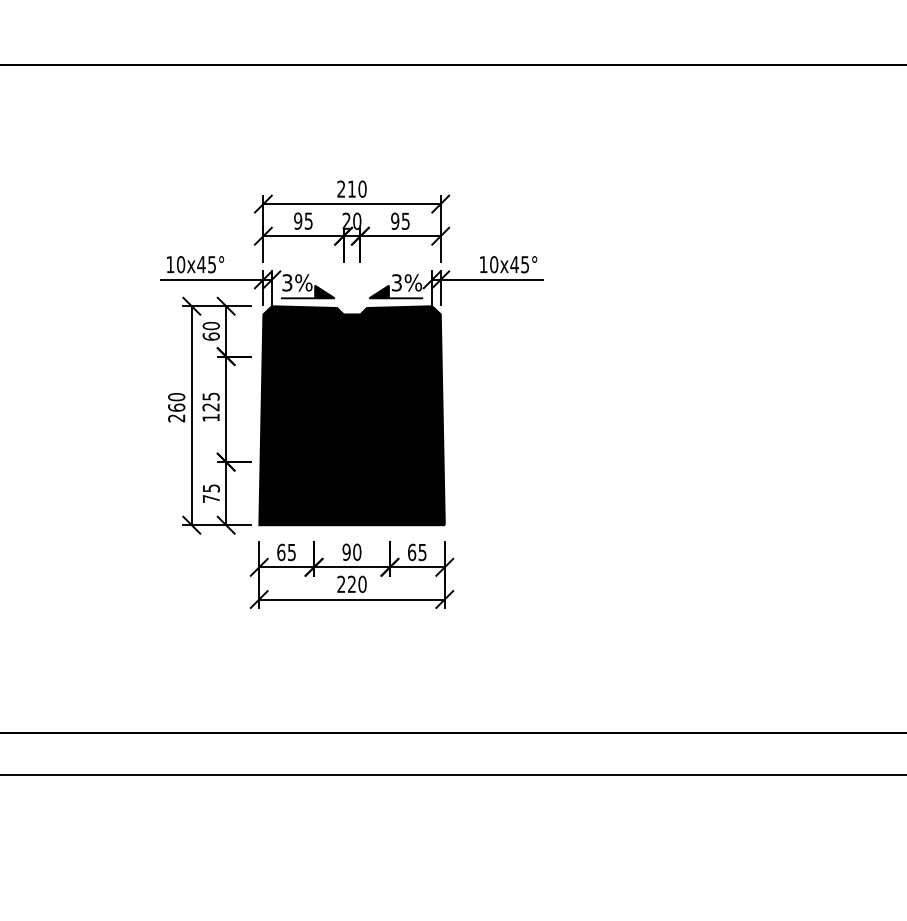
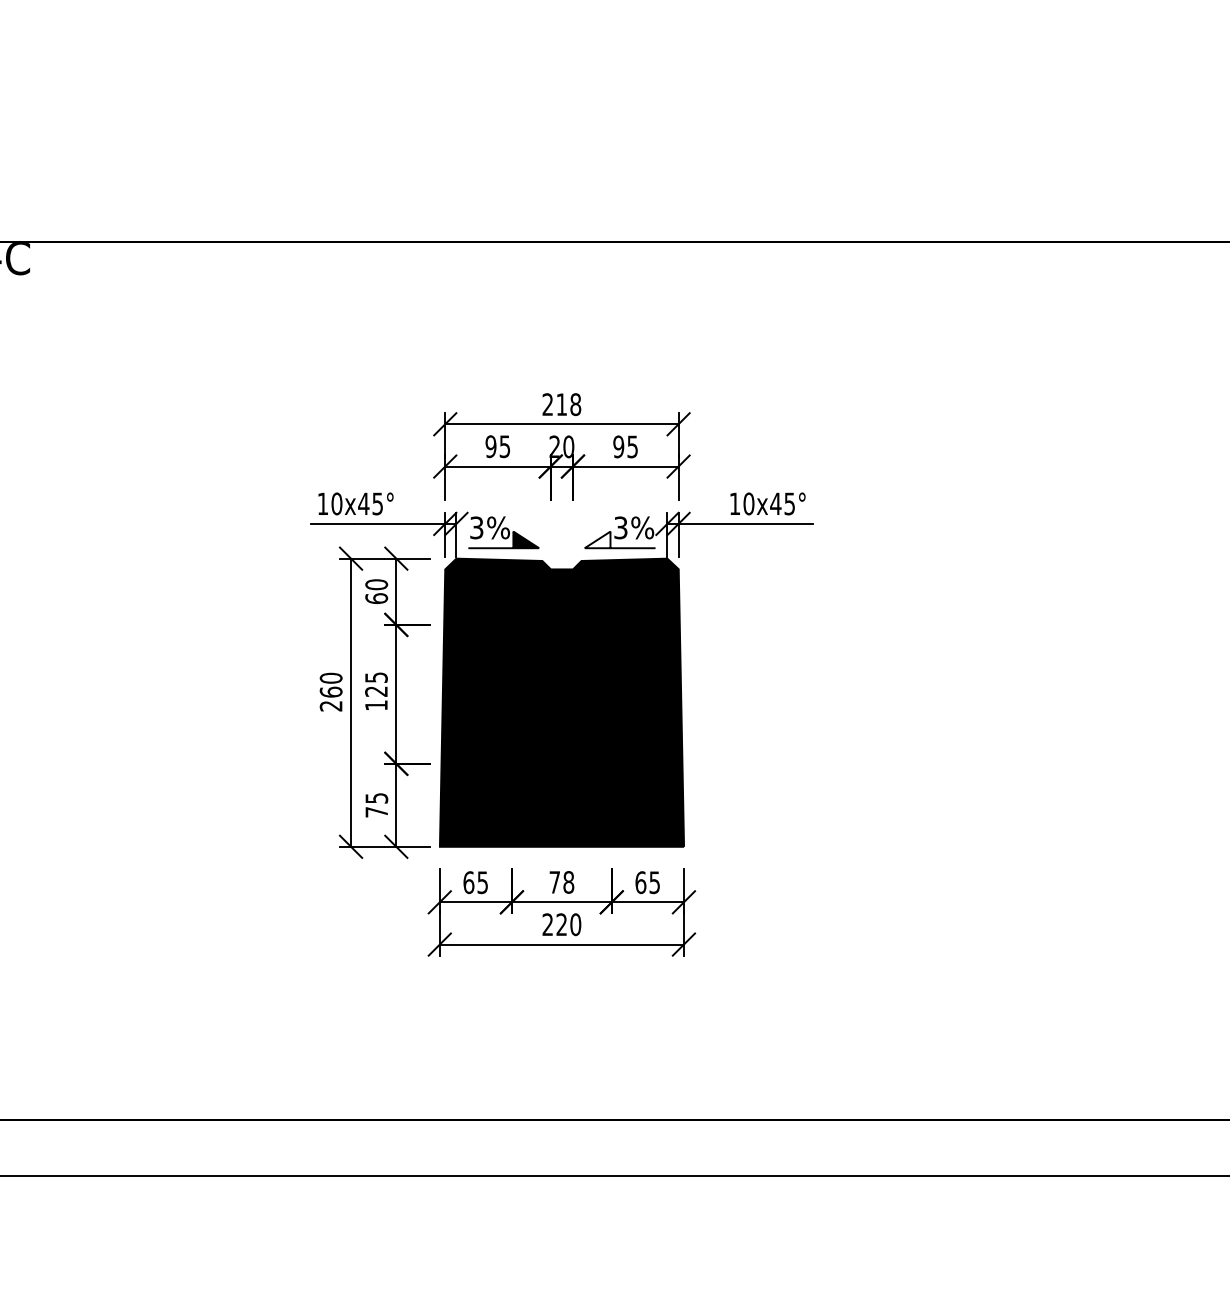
text: (362, 189) -> (575, 404), 210 -> 218
fill: (379, 291) -> (597, 539), removed
text: (351, 552) -> (561, 882), 90 -> 78

